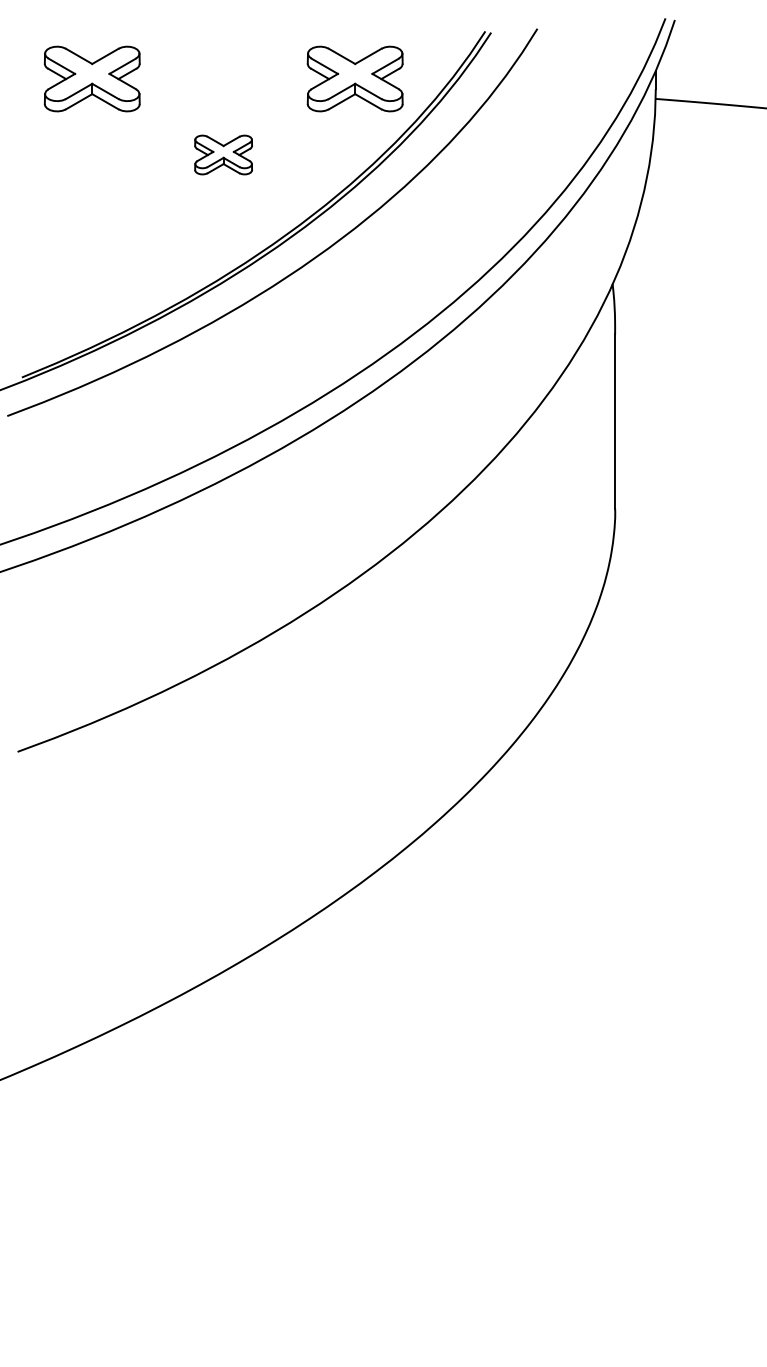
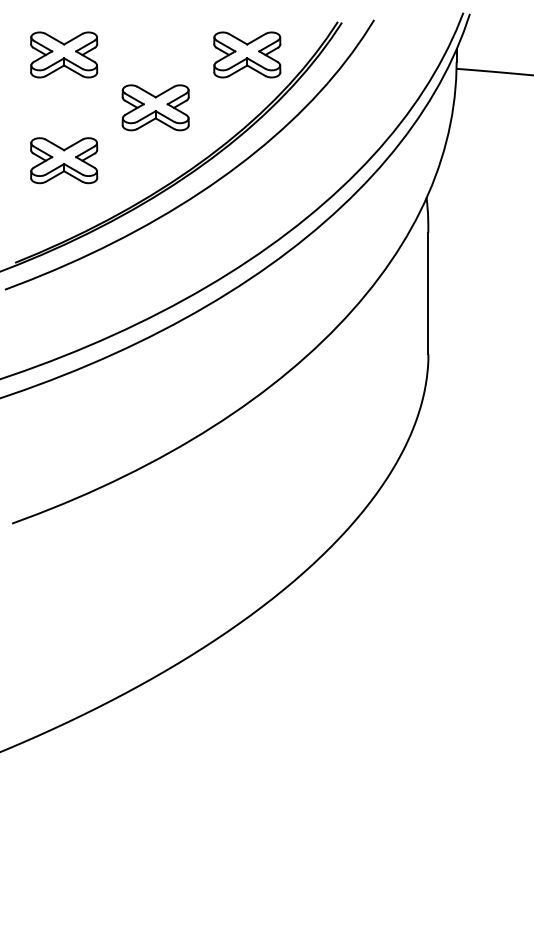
part: (223, 154) -> (155, 107), size x1.67
part: (92, 230) -> (64, 160), added

